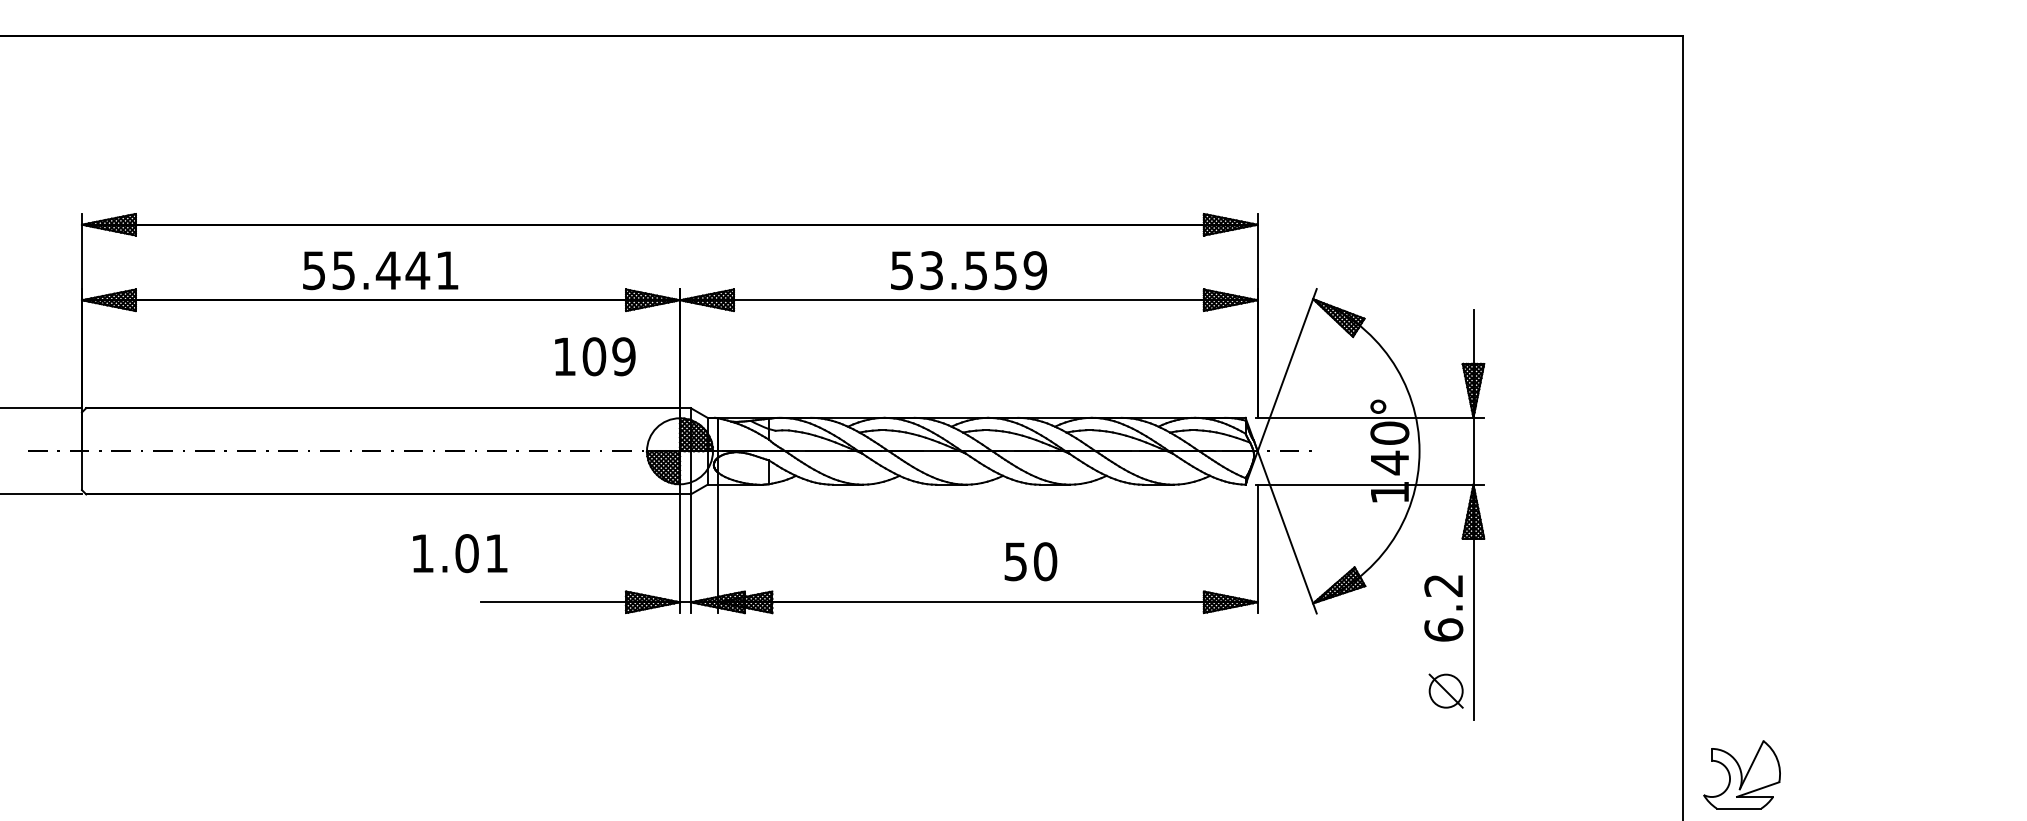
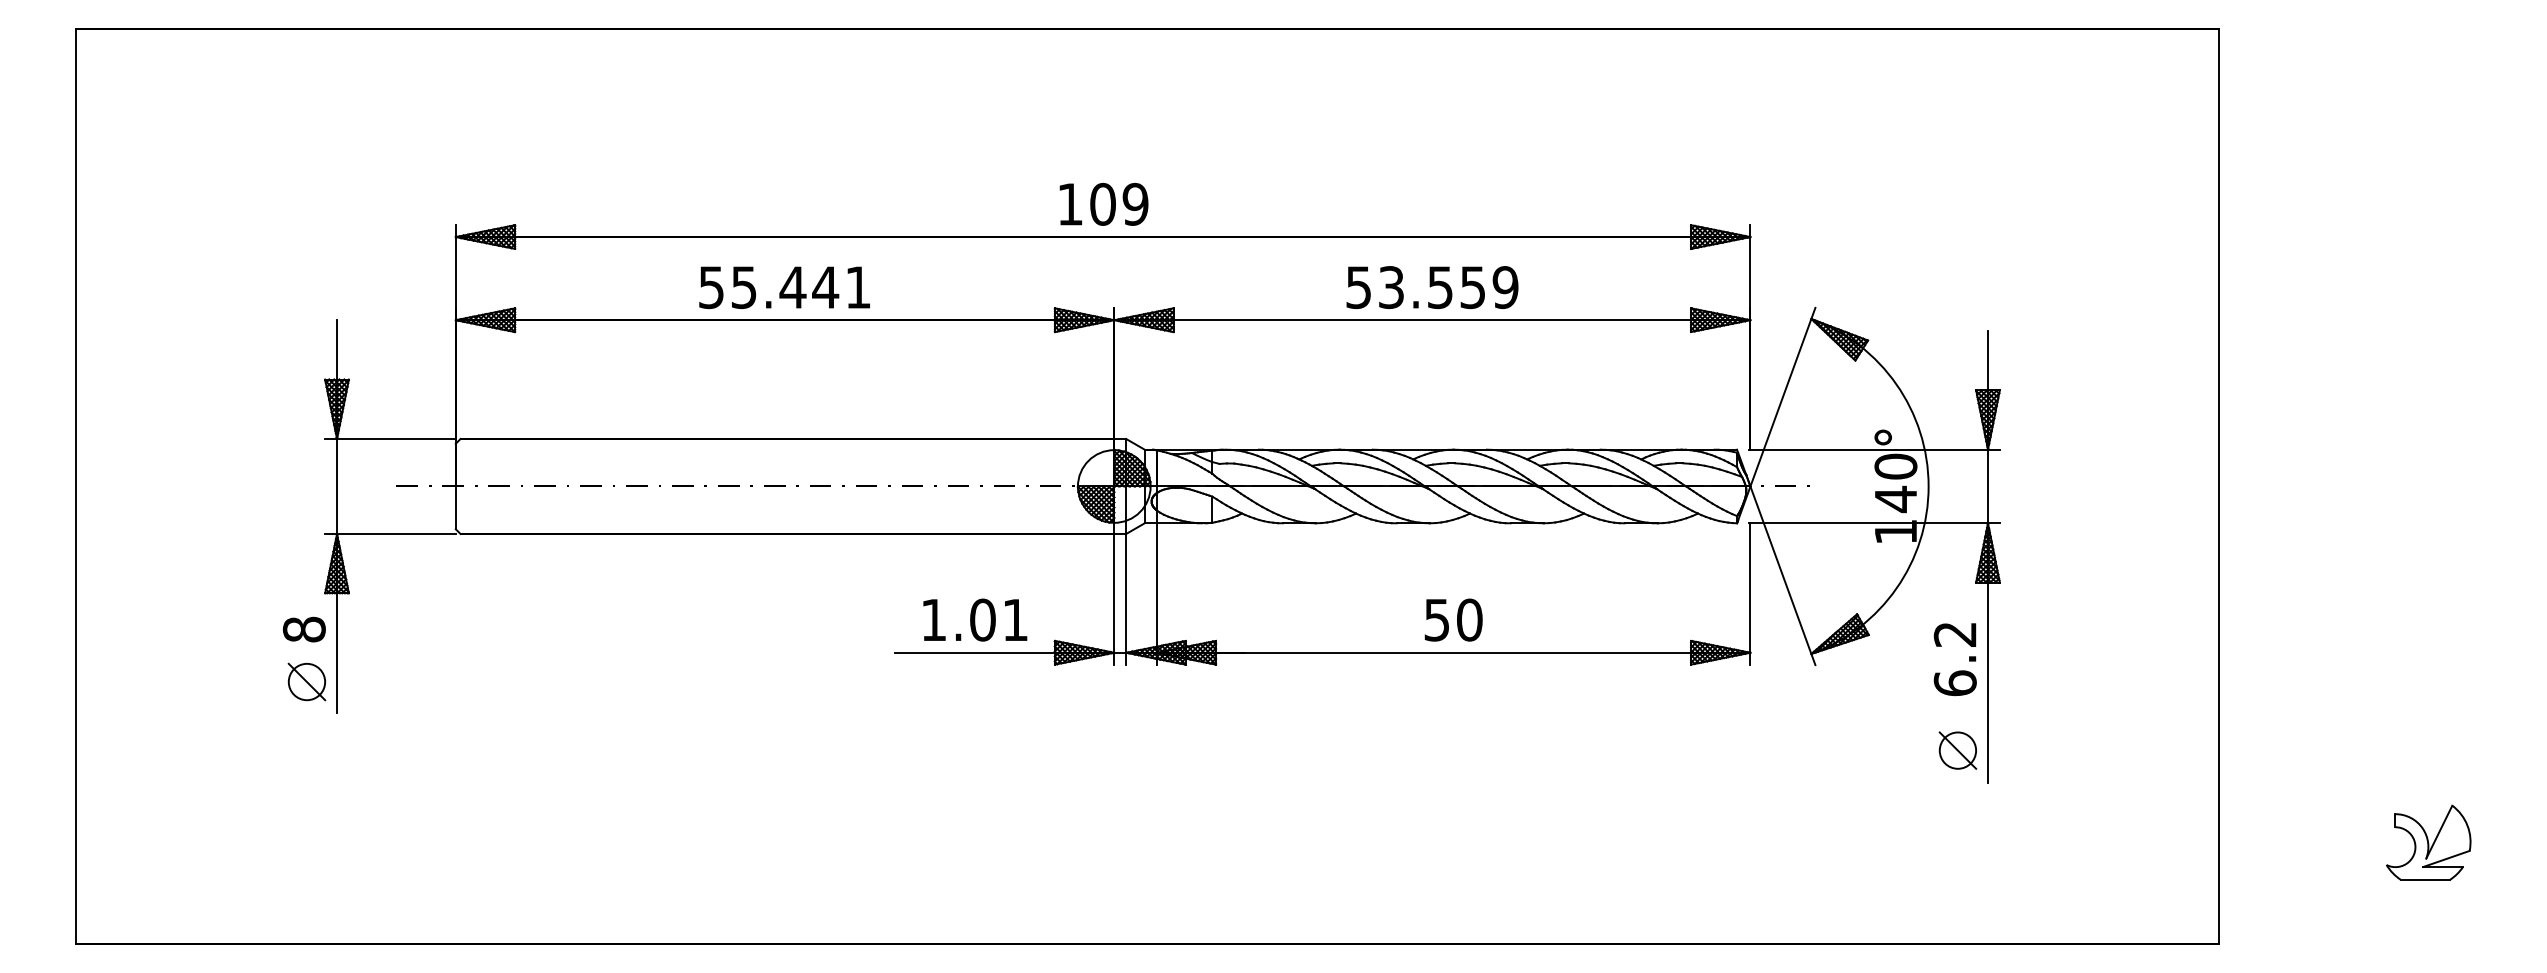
text: (594, 356) -> (1103, 204), moved
text: (460, 553) -> (975, 619), moved
text: (1030, 561) -> (1453, 619), moved
part: (1741, 774) -> (2428, 842), moved

